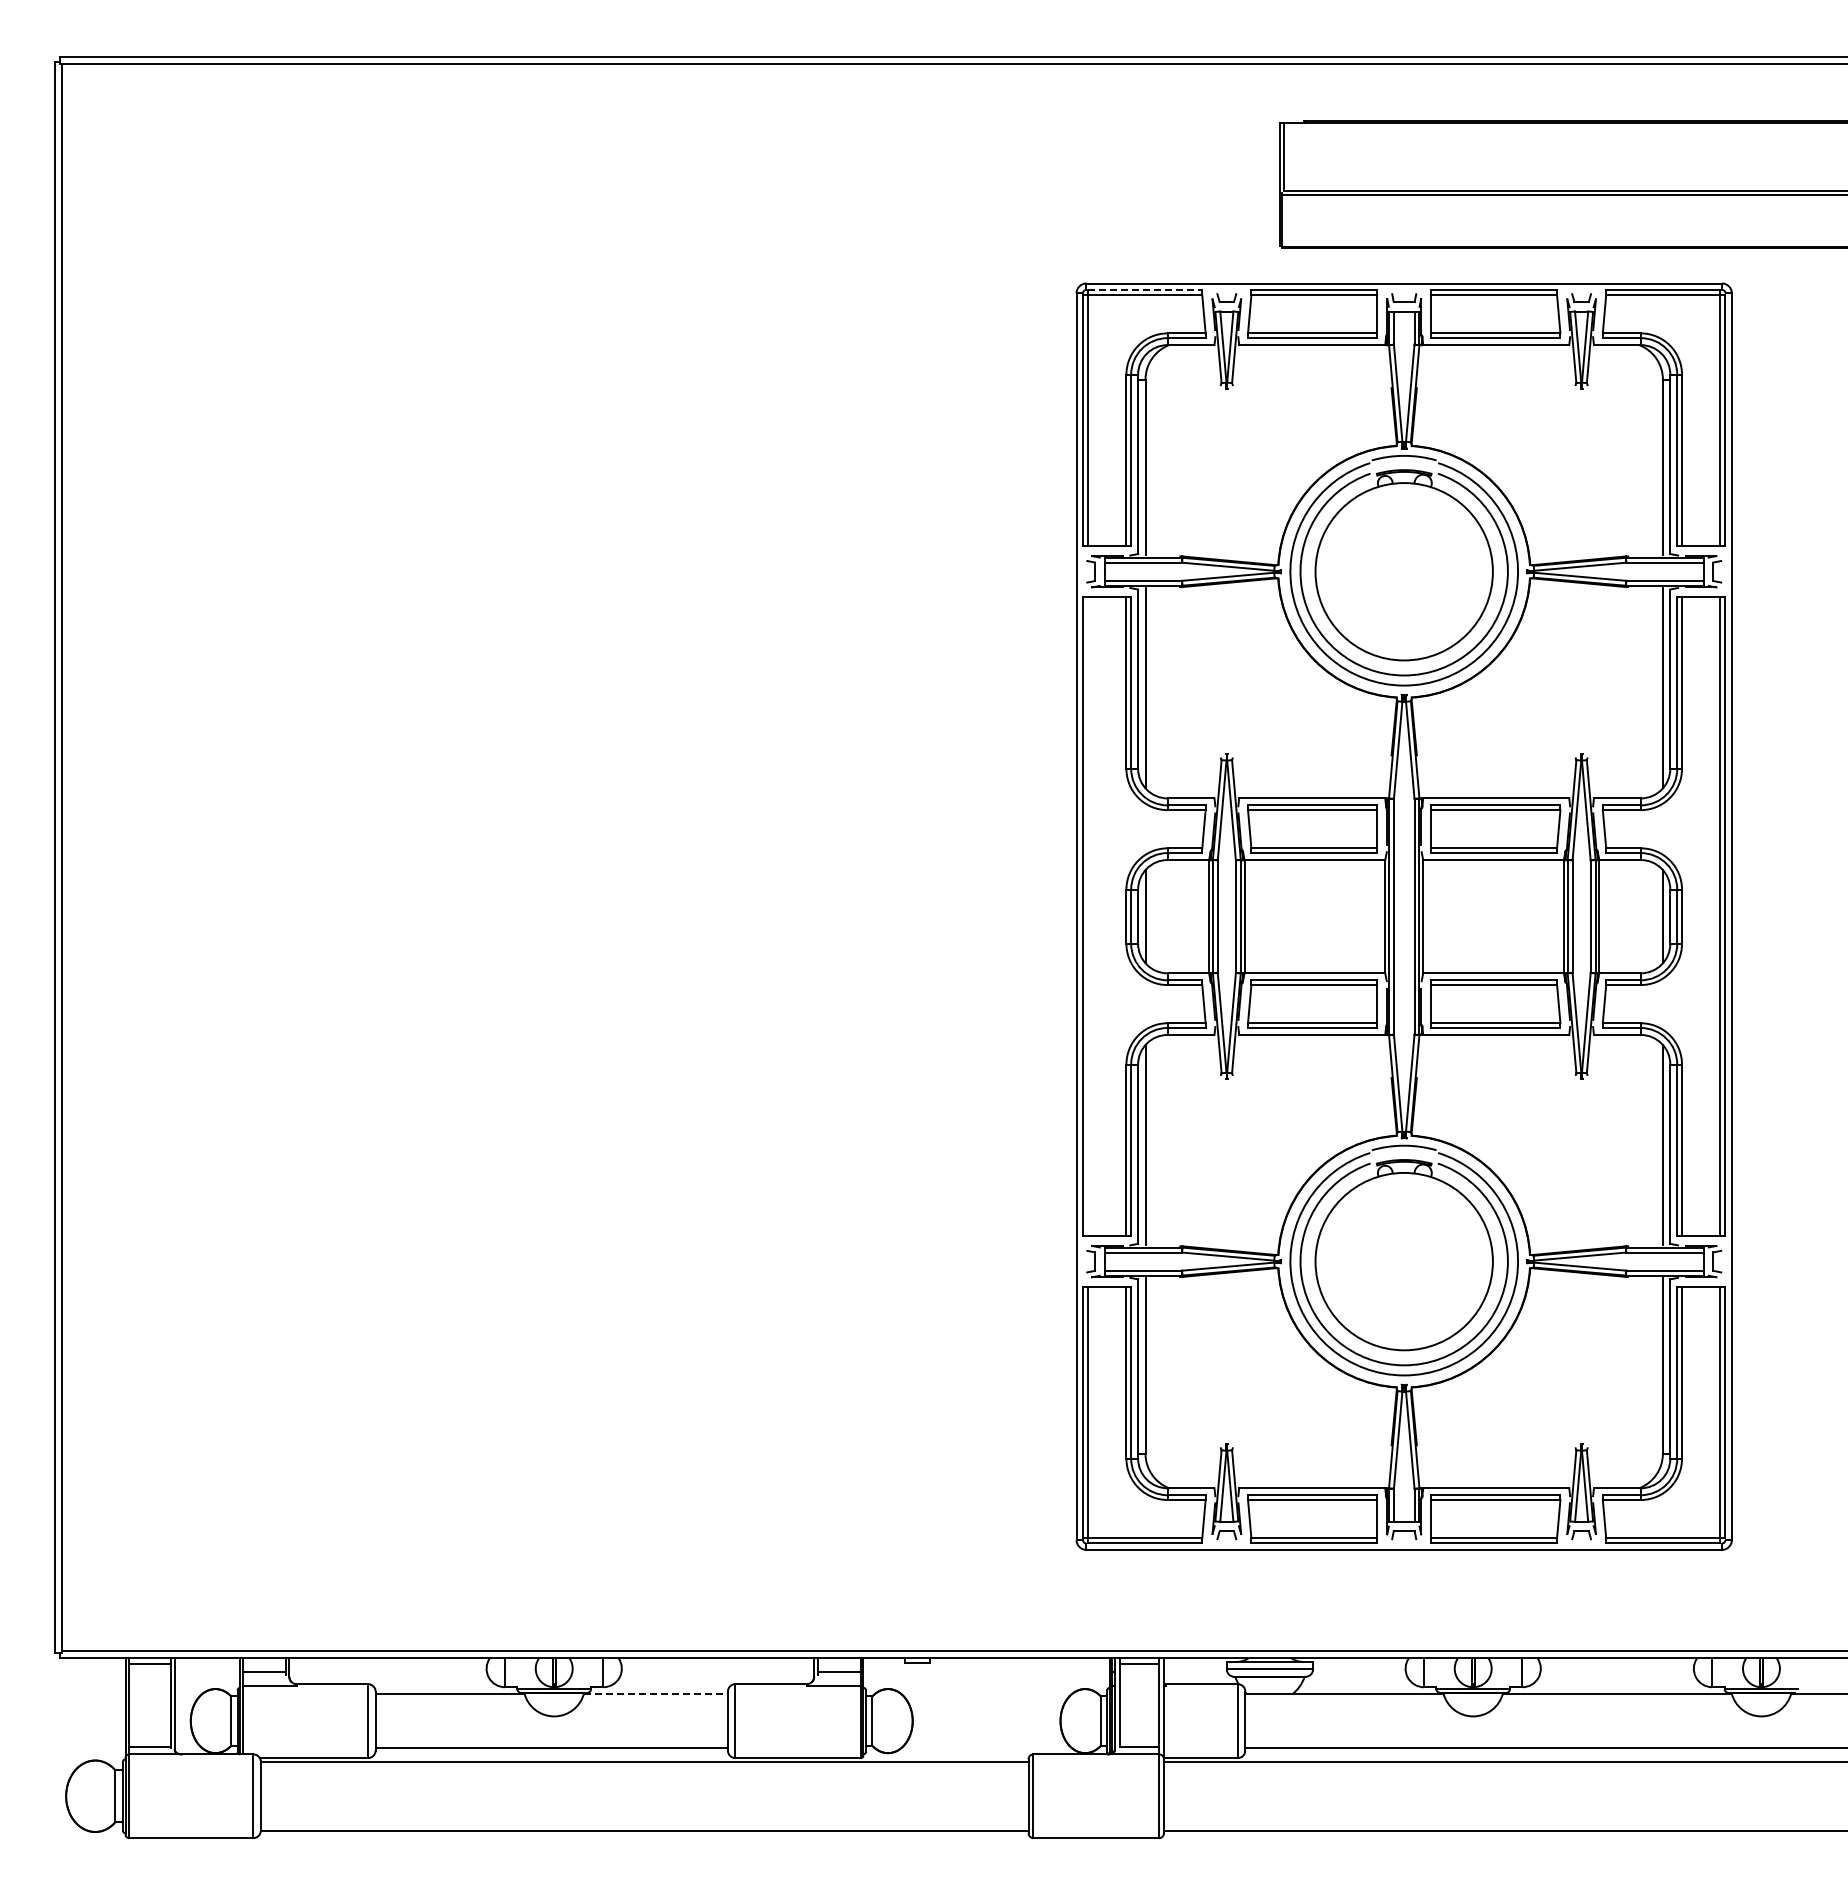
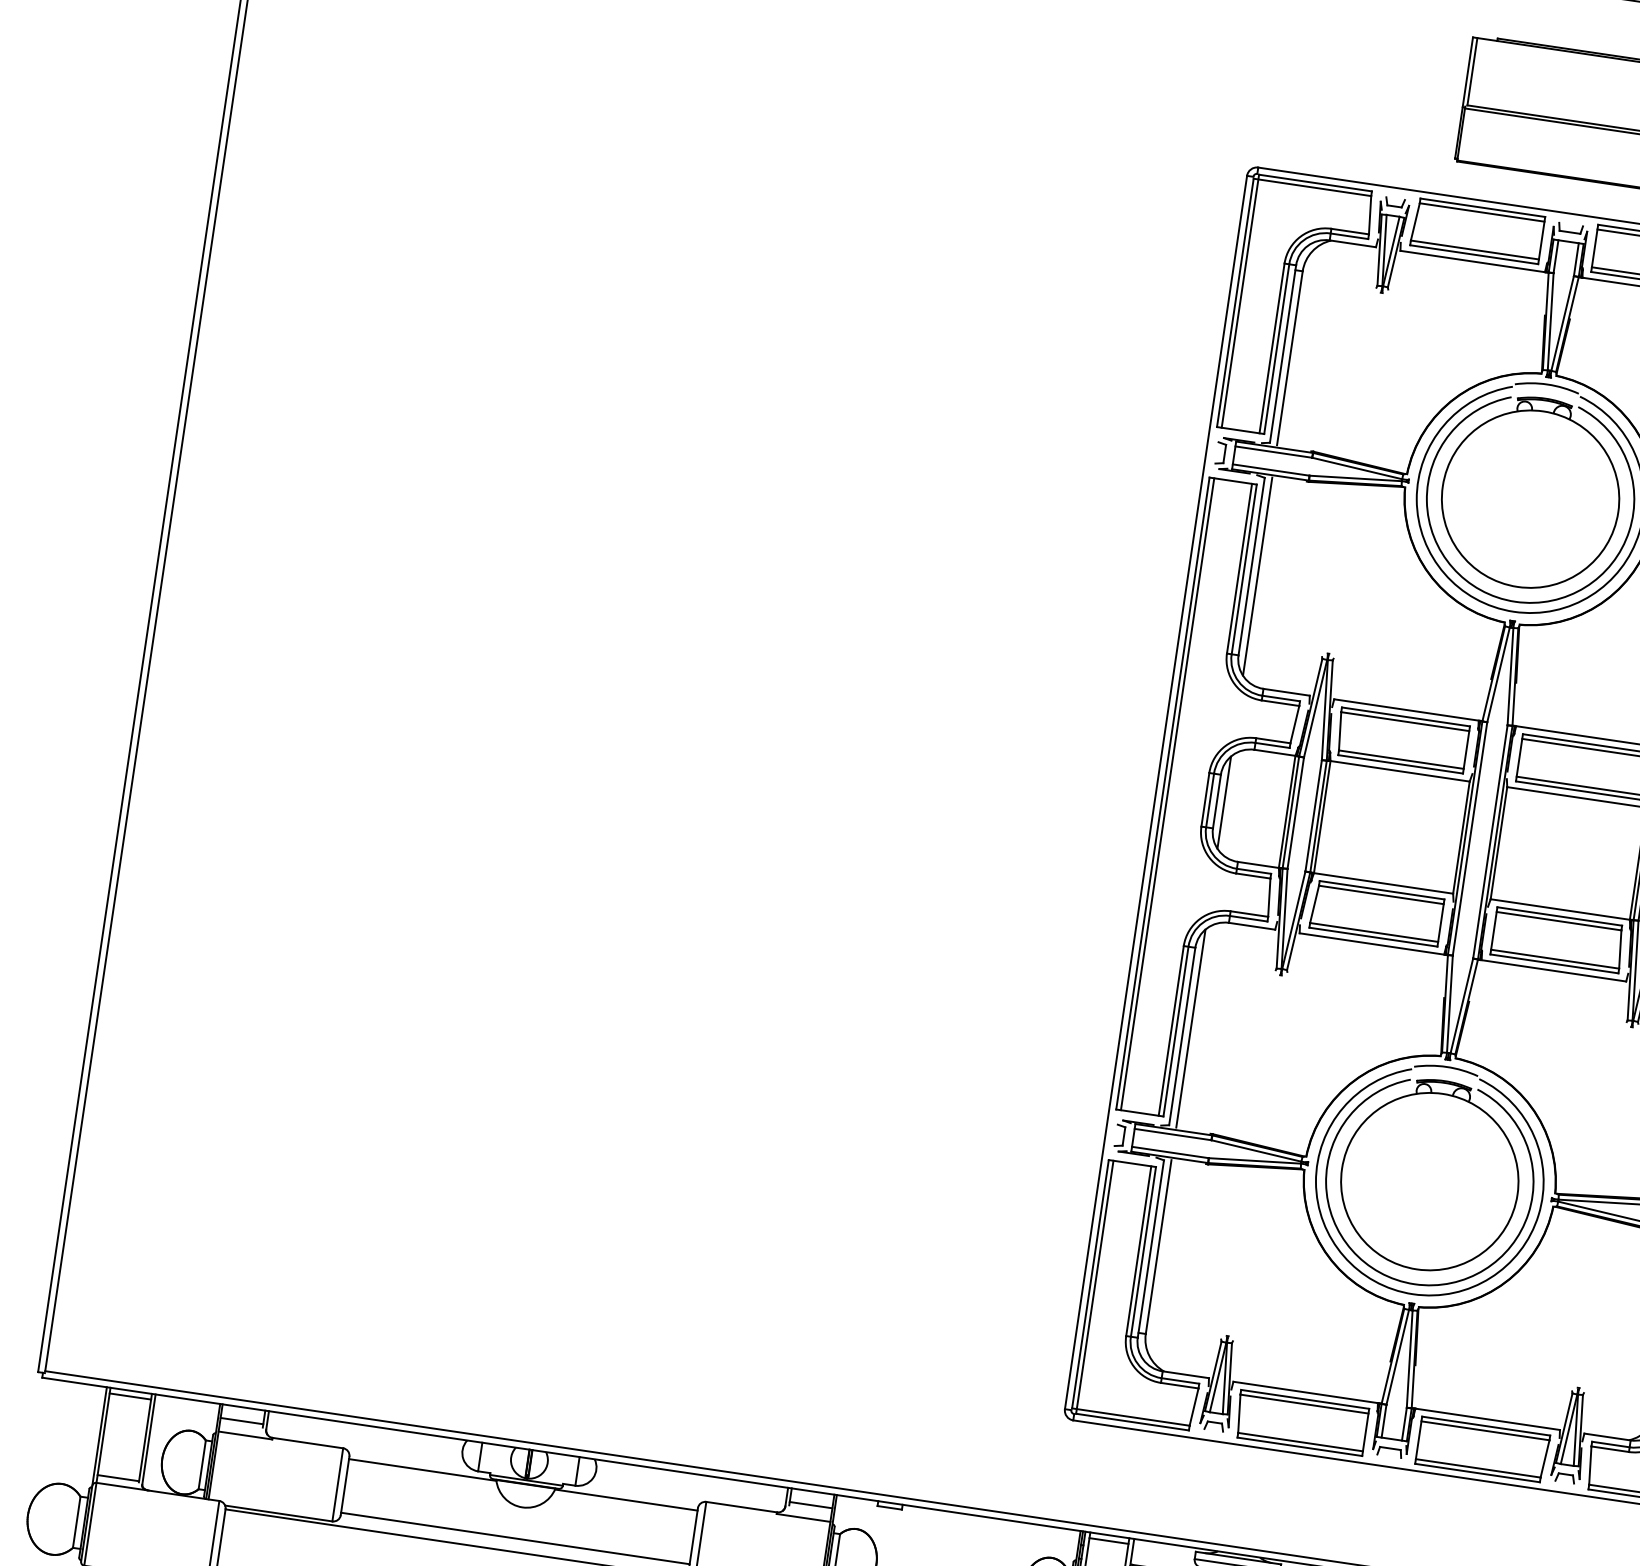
line: (1145, 290) -> (1315, 183), dashed -> solid
line: (1088, 916) -> (1167, 794), added
line: (656, 1694) -> (626, 1500), dashed -> solid

